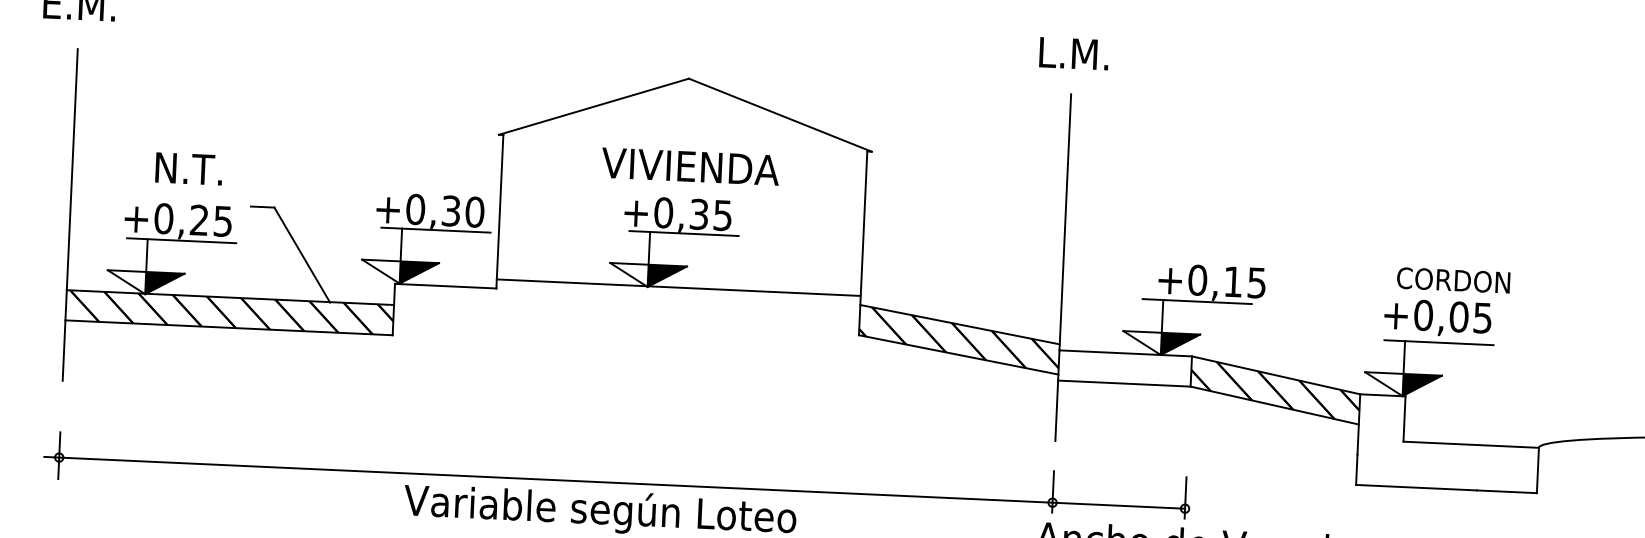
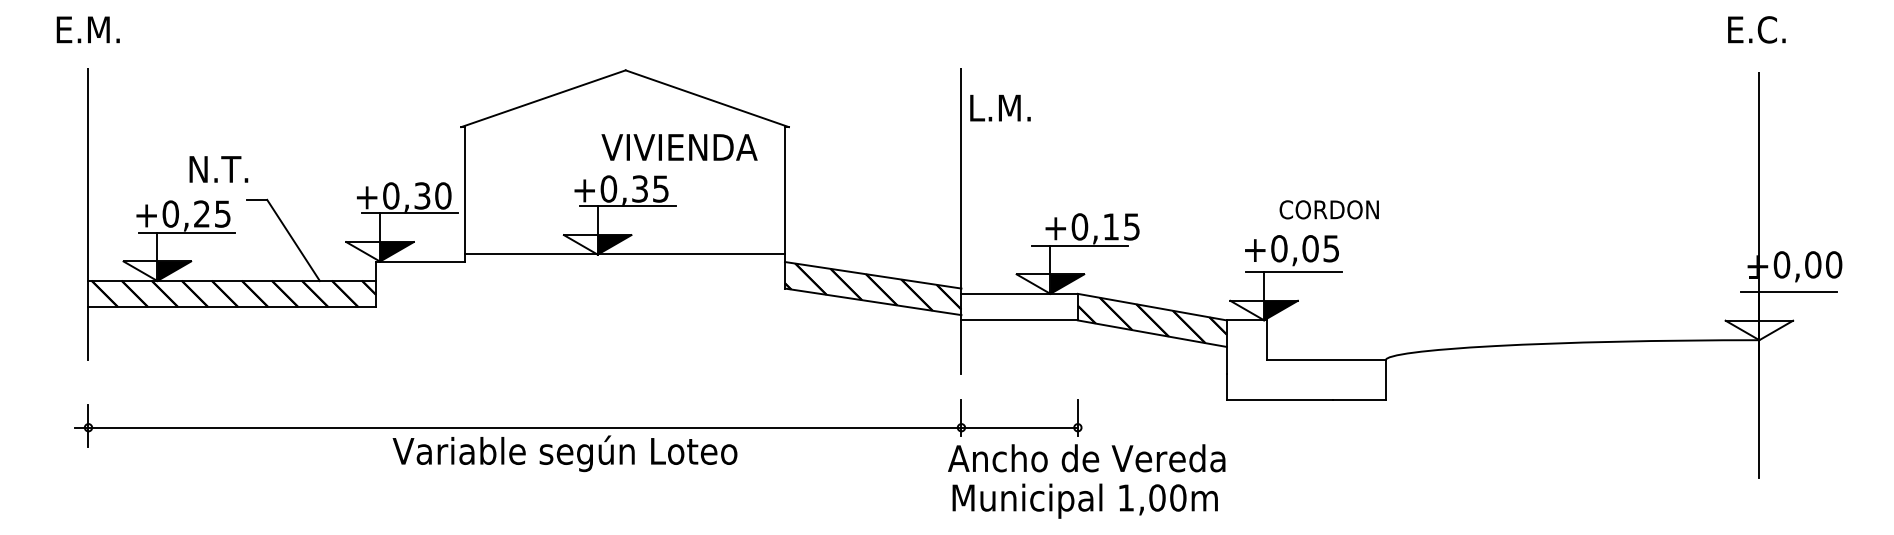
text: (1074, 53) -> (1000, 107), moved
text: (690, 166) -> (679, 147), moved
text: (188, 169) -> (218, 169), moved
text: (1452, 280) -> (1328, 209), moved

